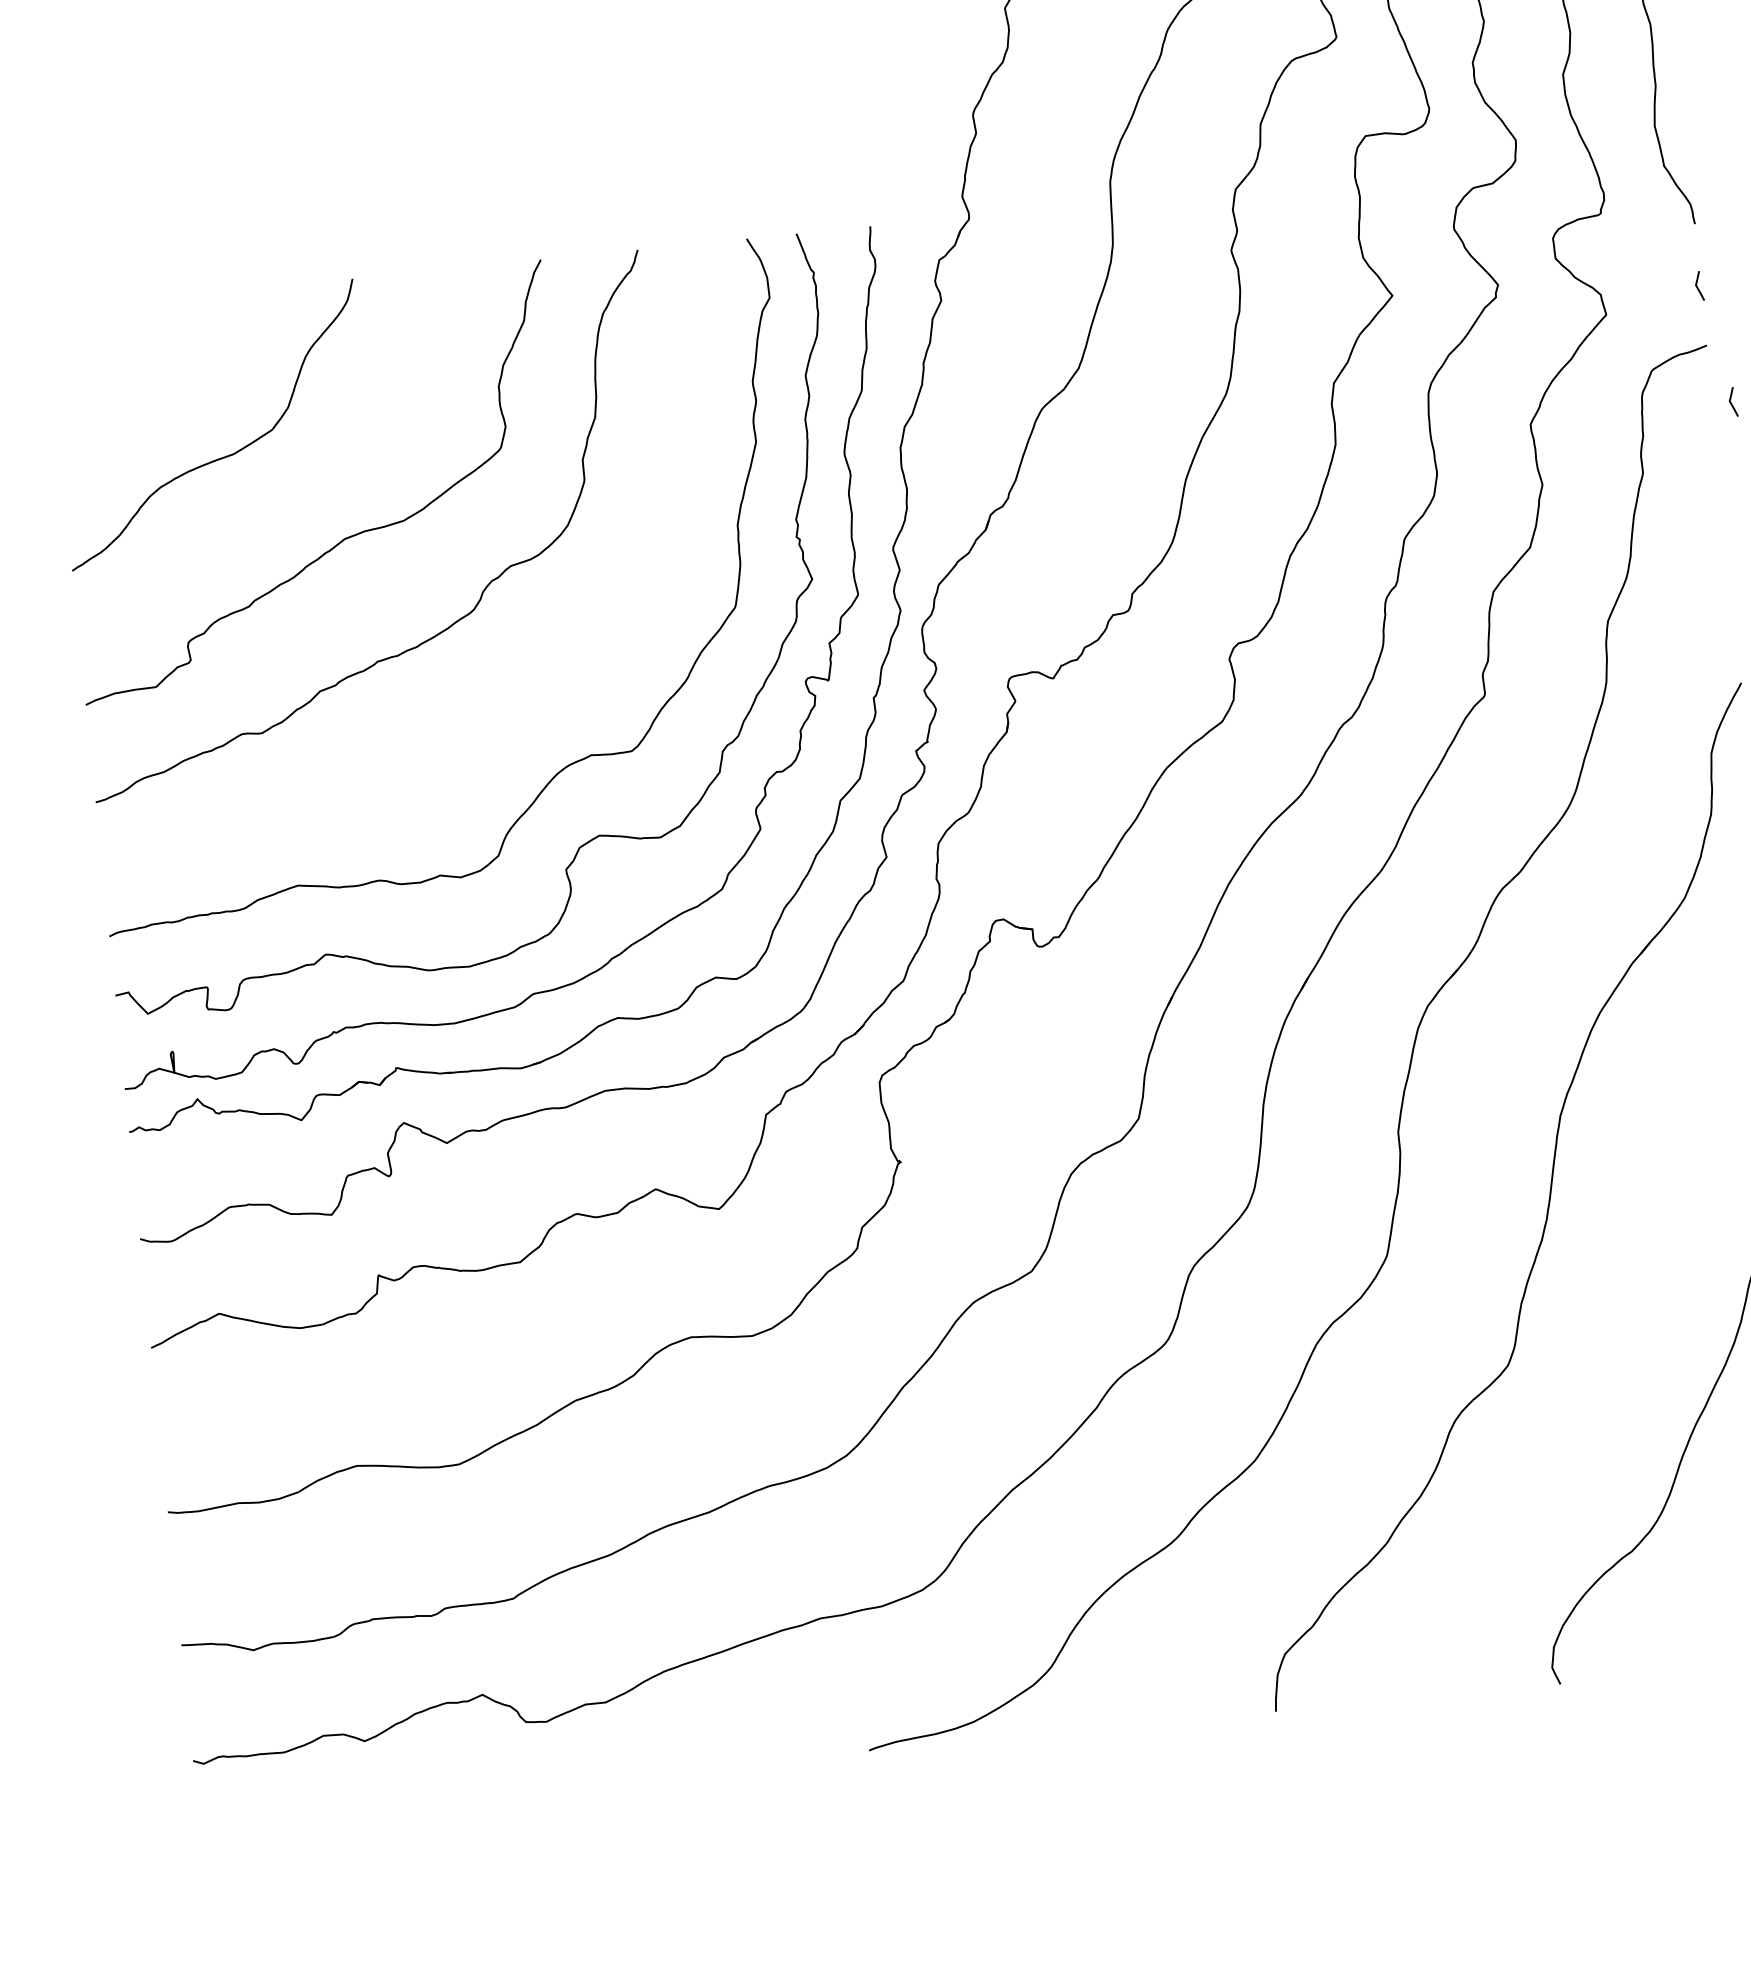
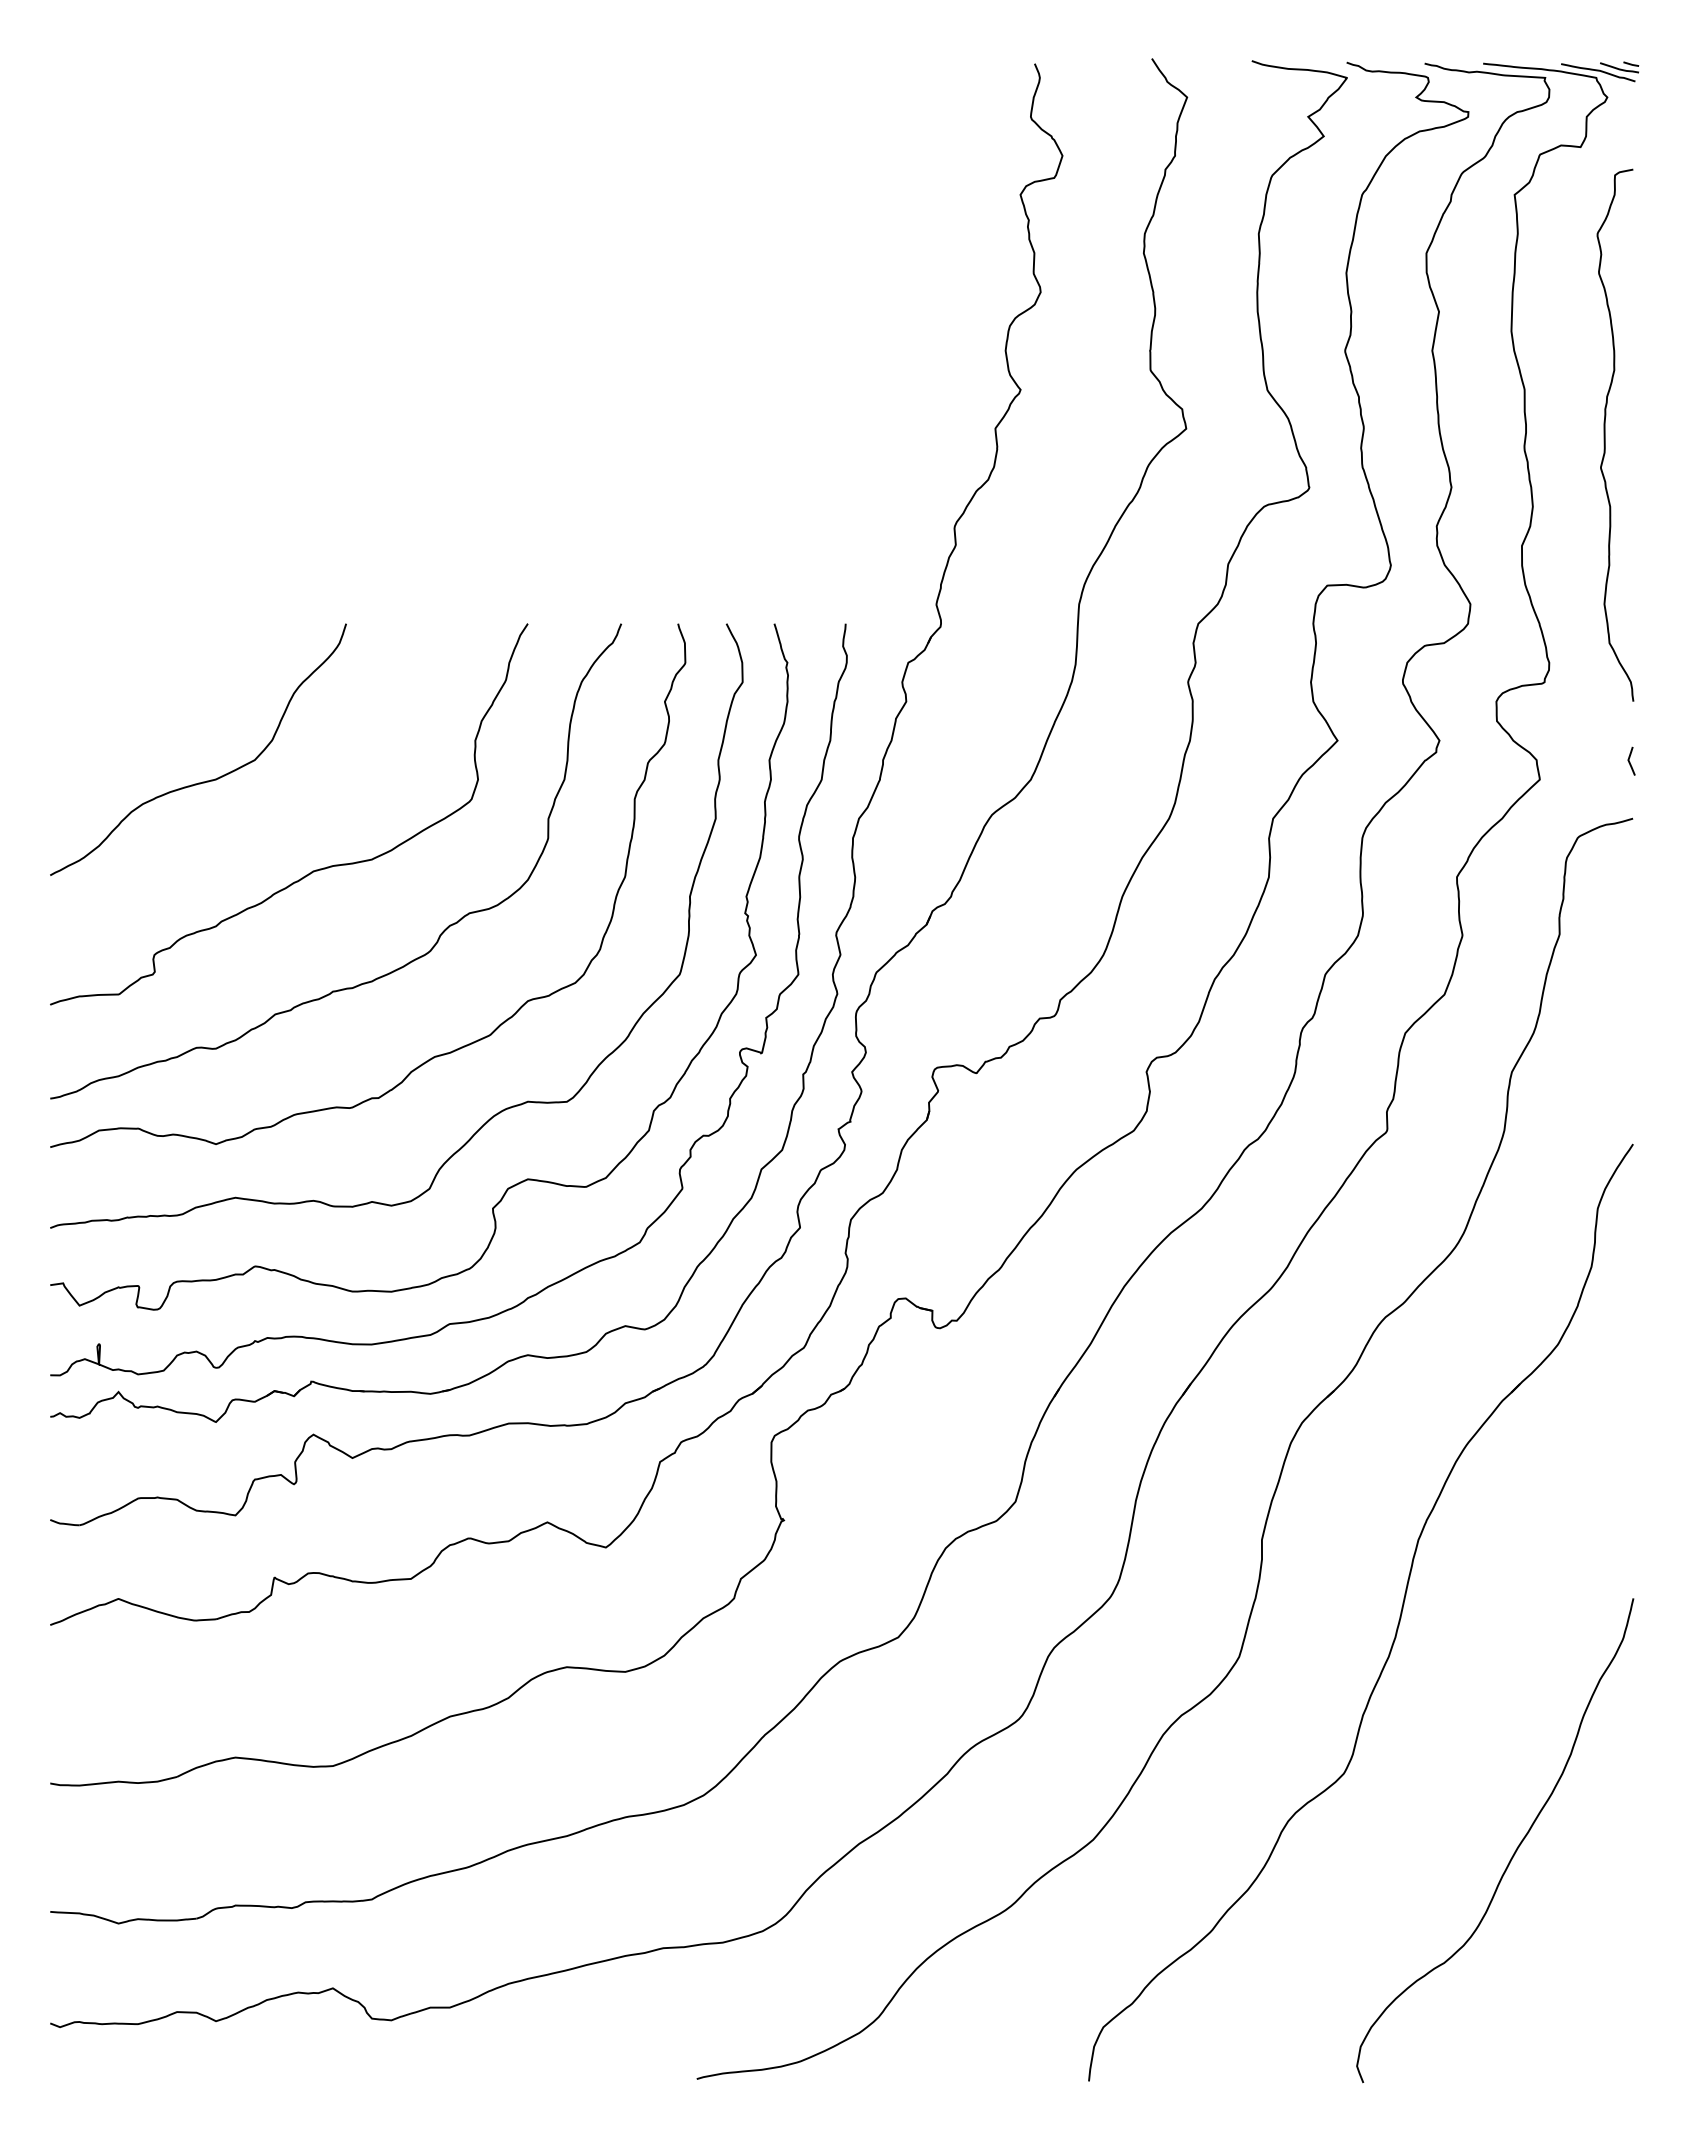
line: (1730, 401) -> (1650, 874), removed
curve: (490, 717) -> (435, 1055), added

